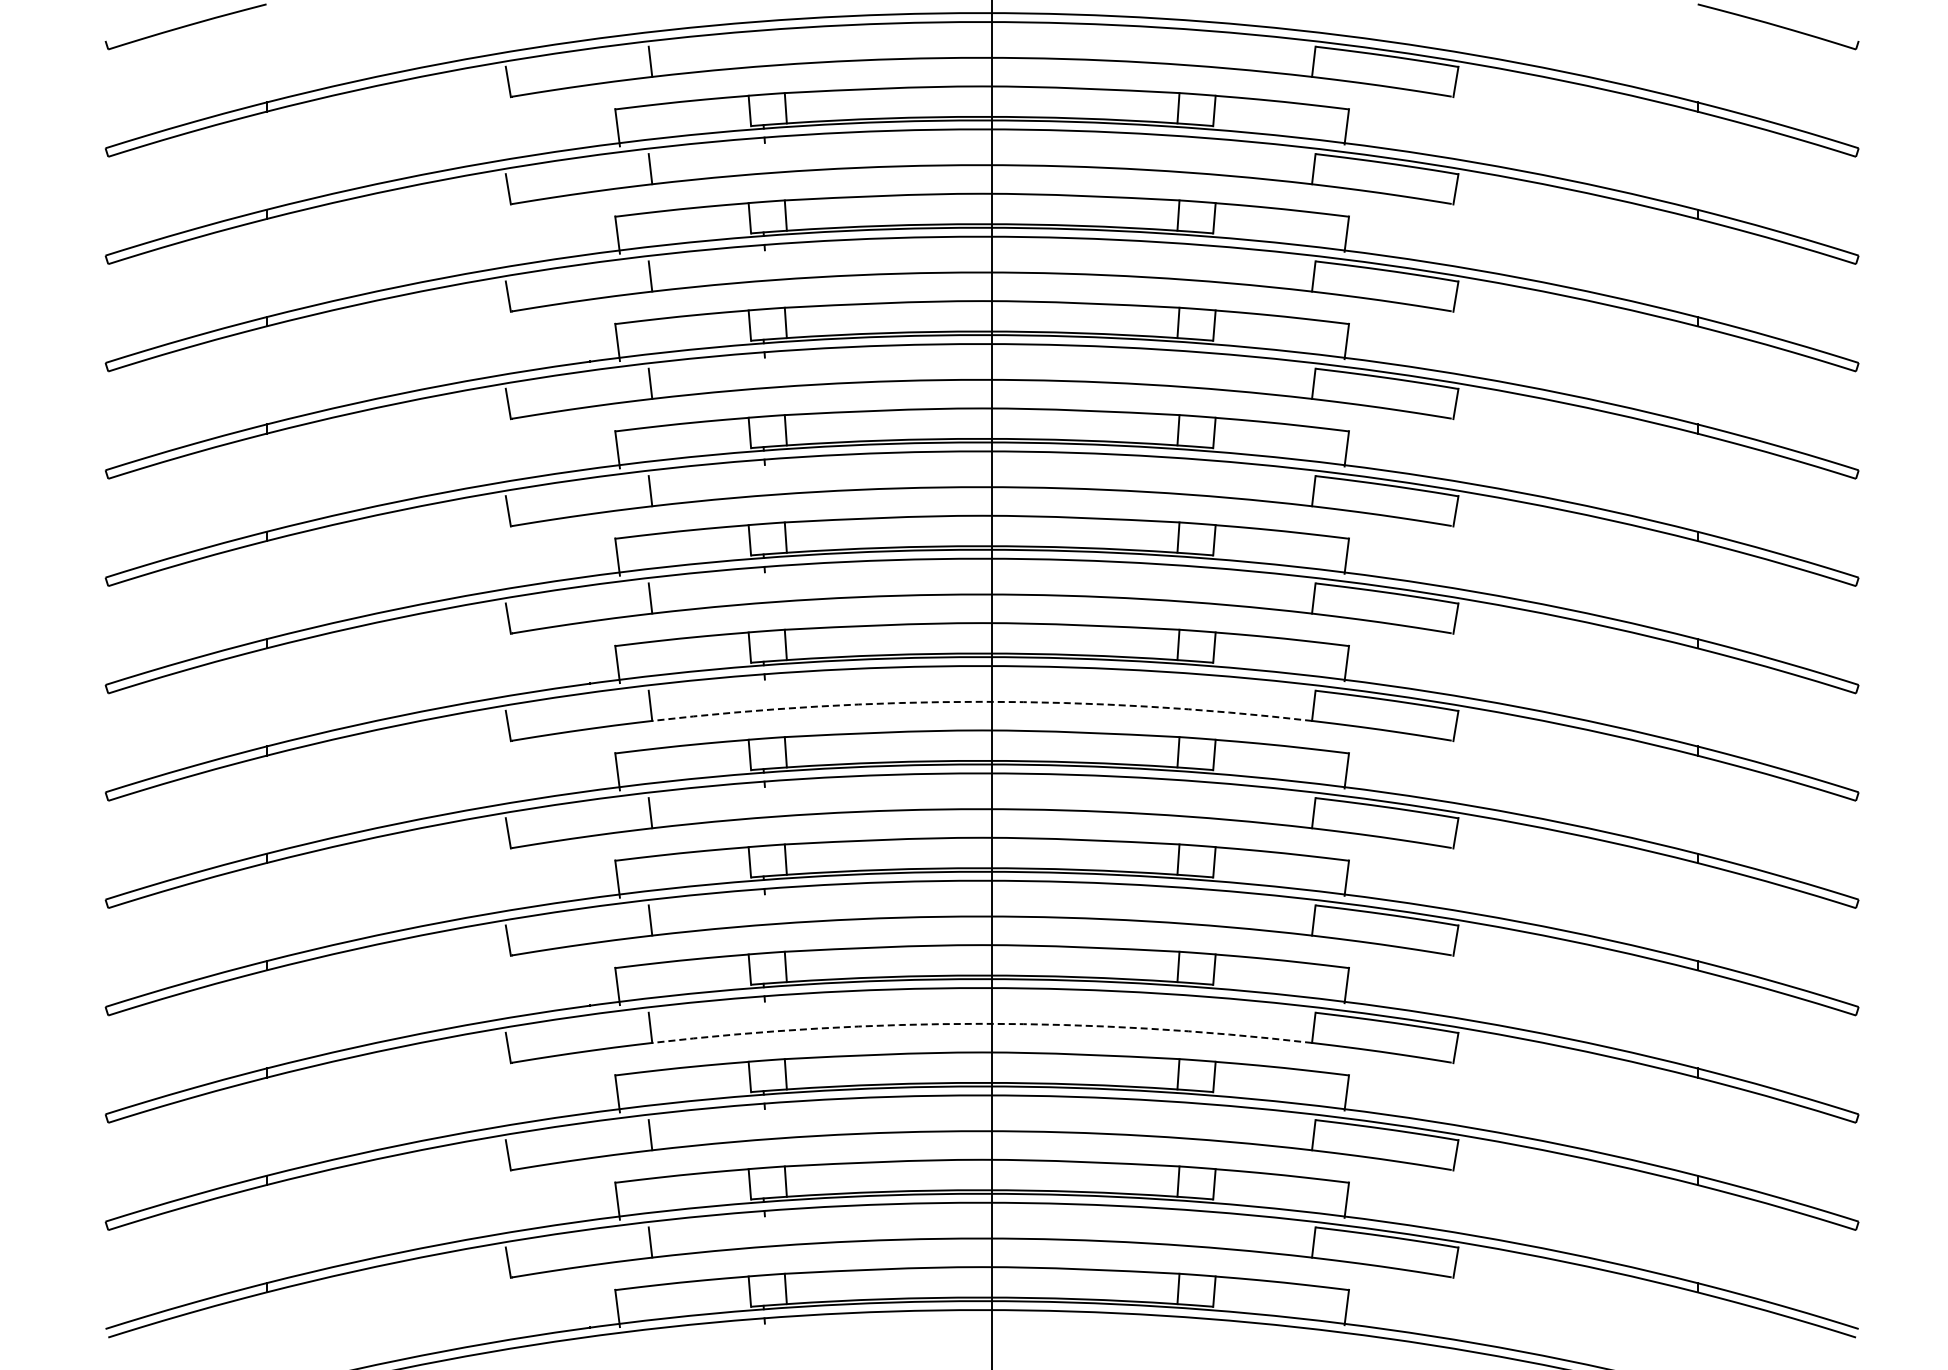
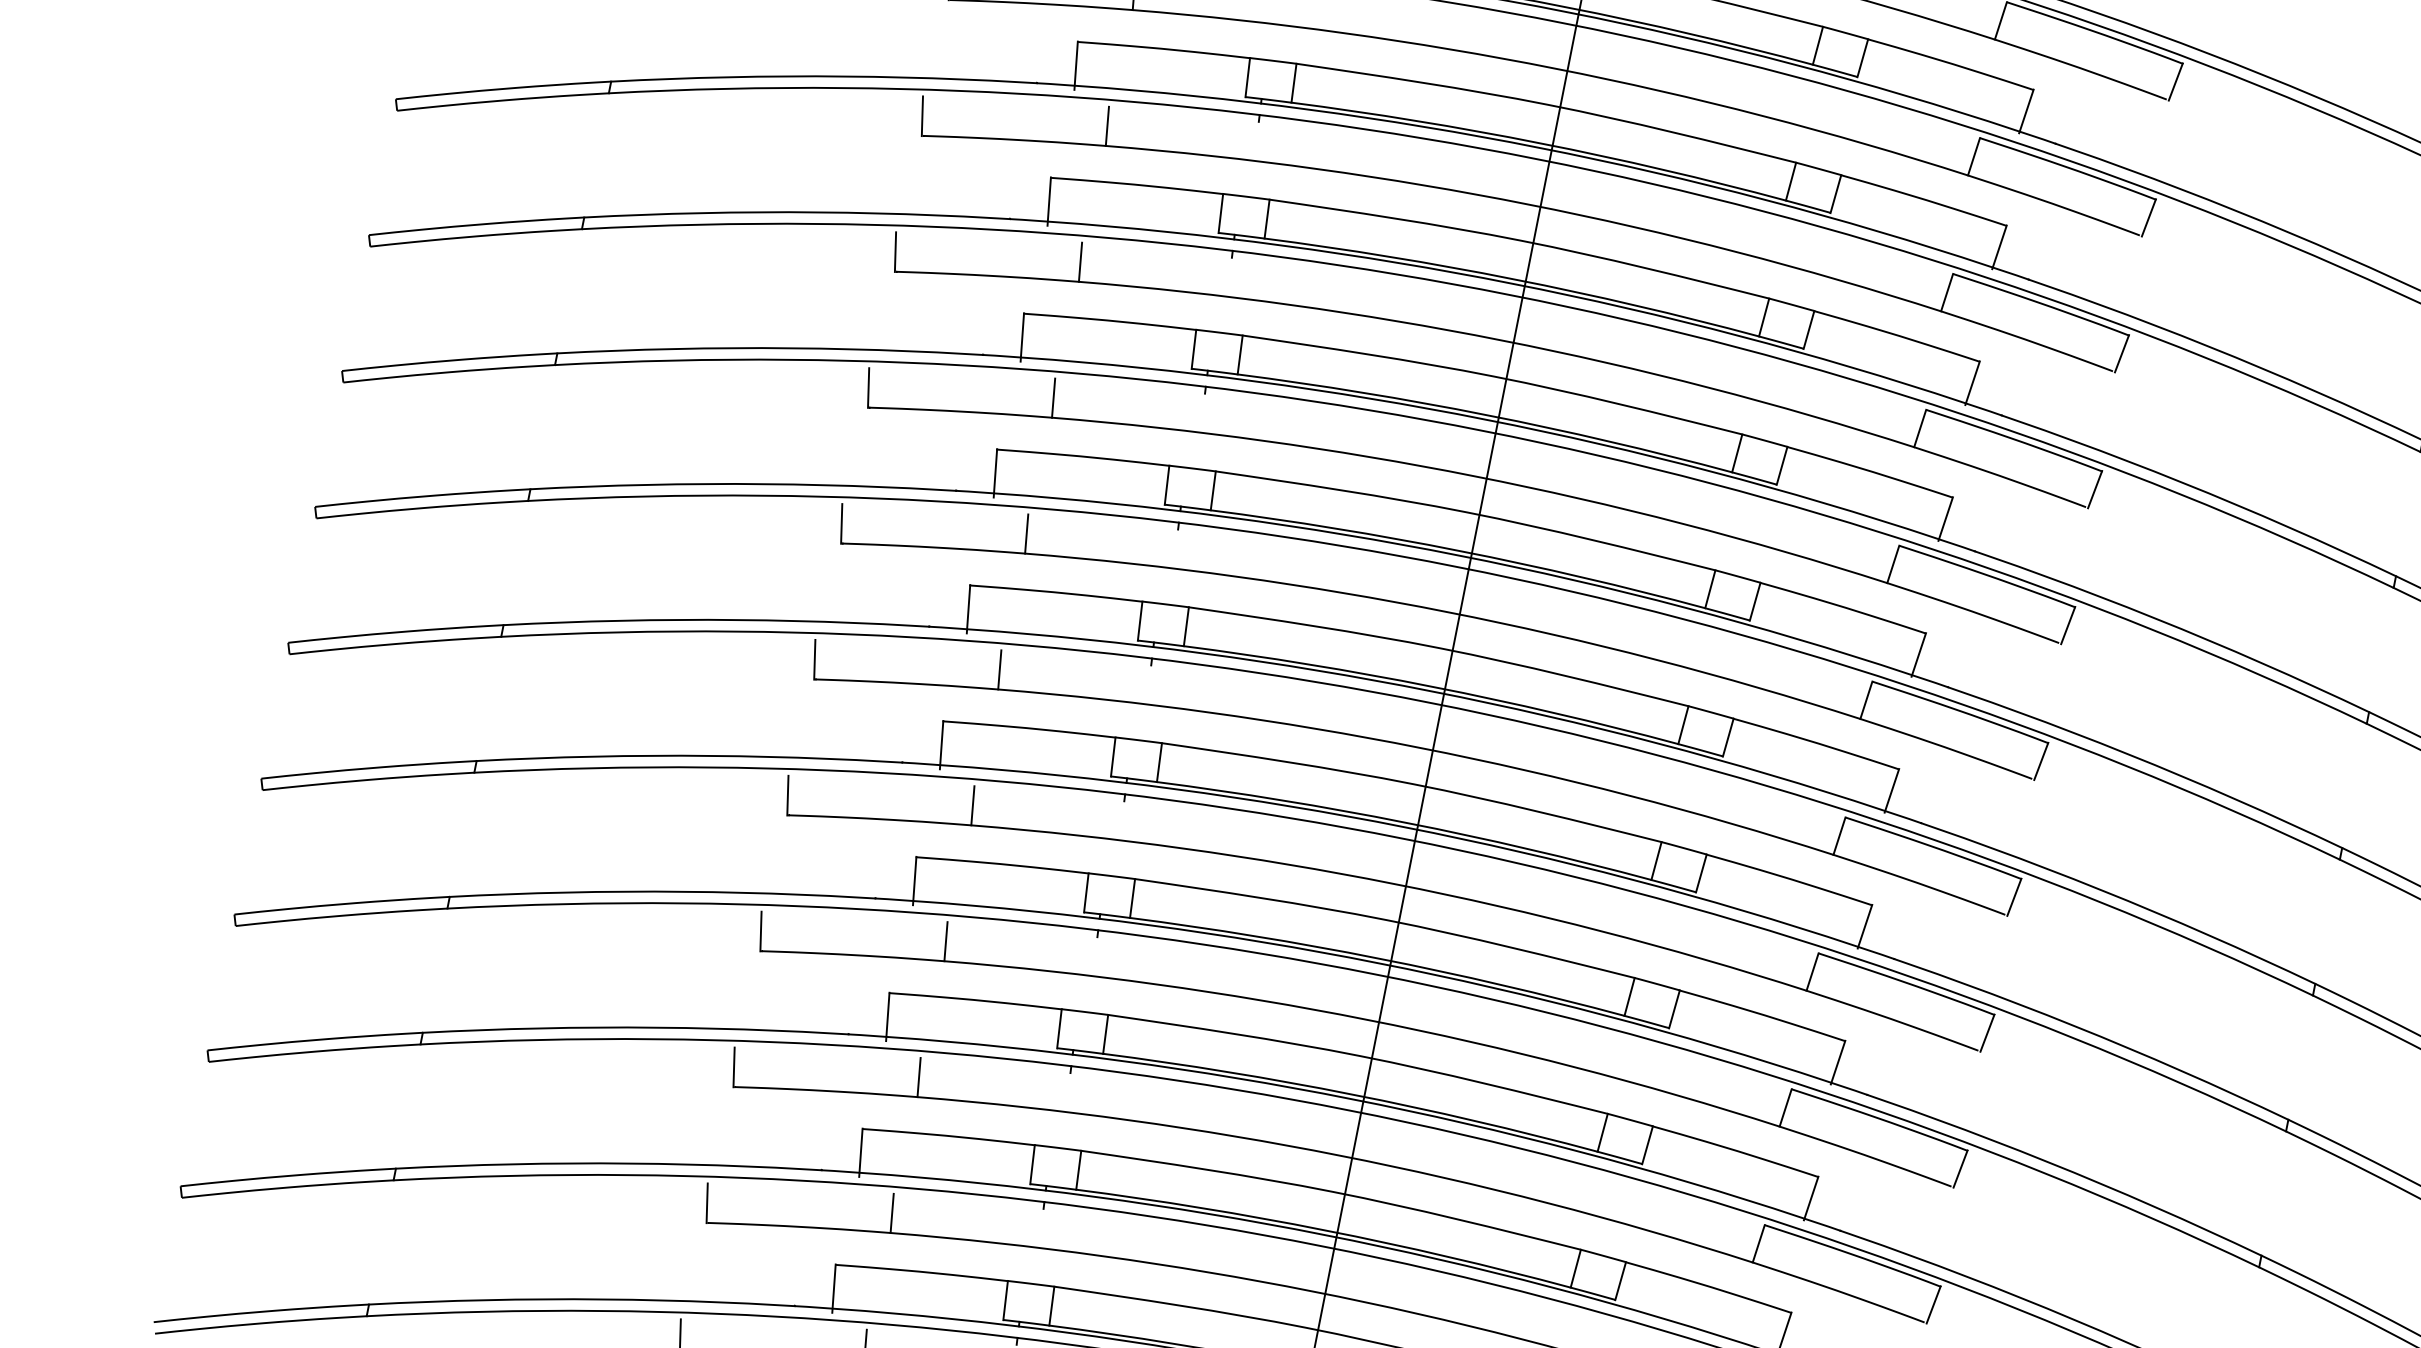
arc: (982, 701) -> (1421, 747), dashed -> solid
arc: (982, 1023) -> (1340, 1155), dashed -> solid

